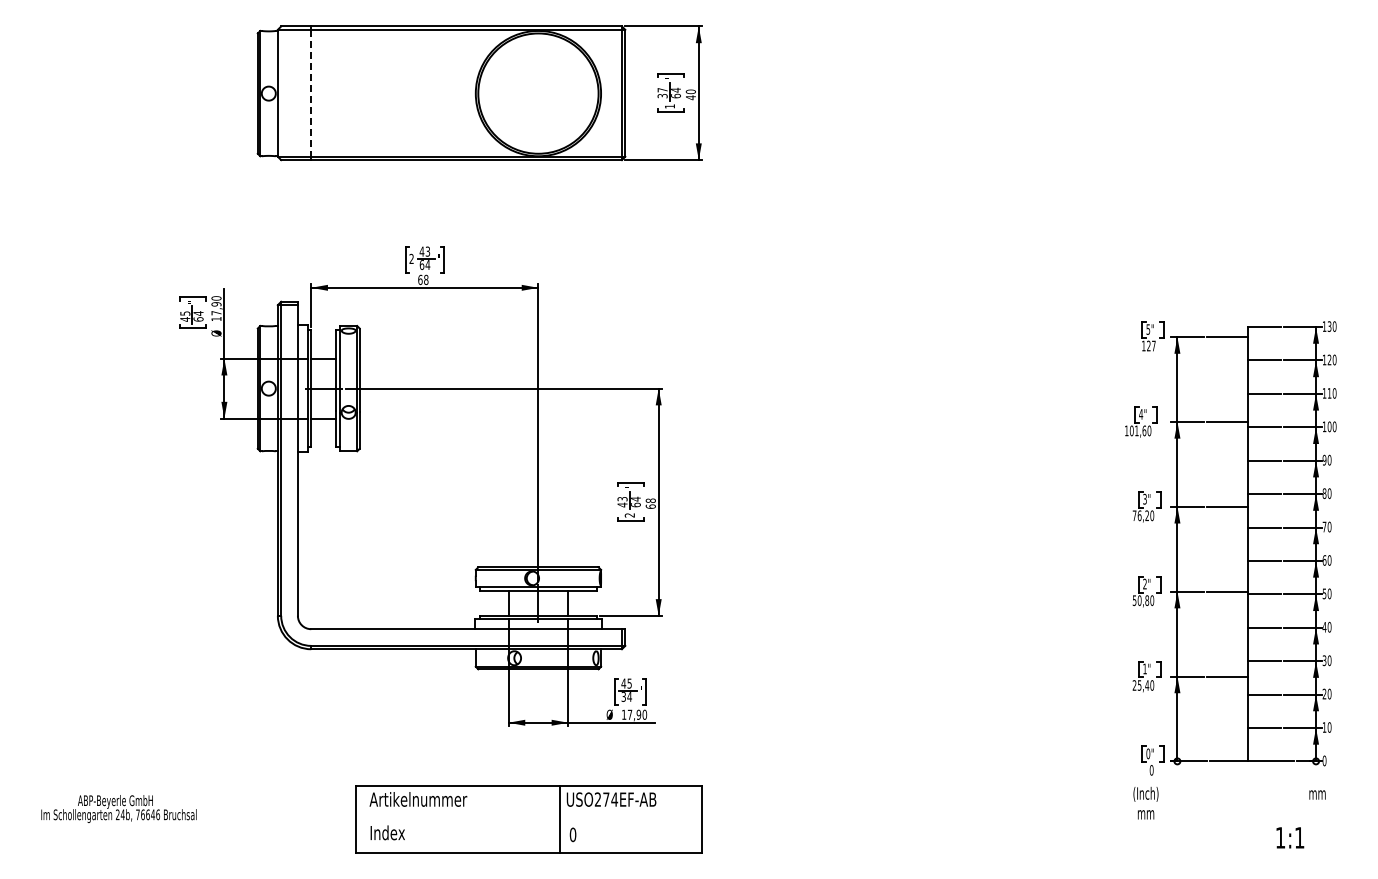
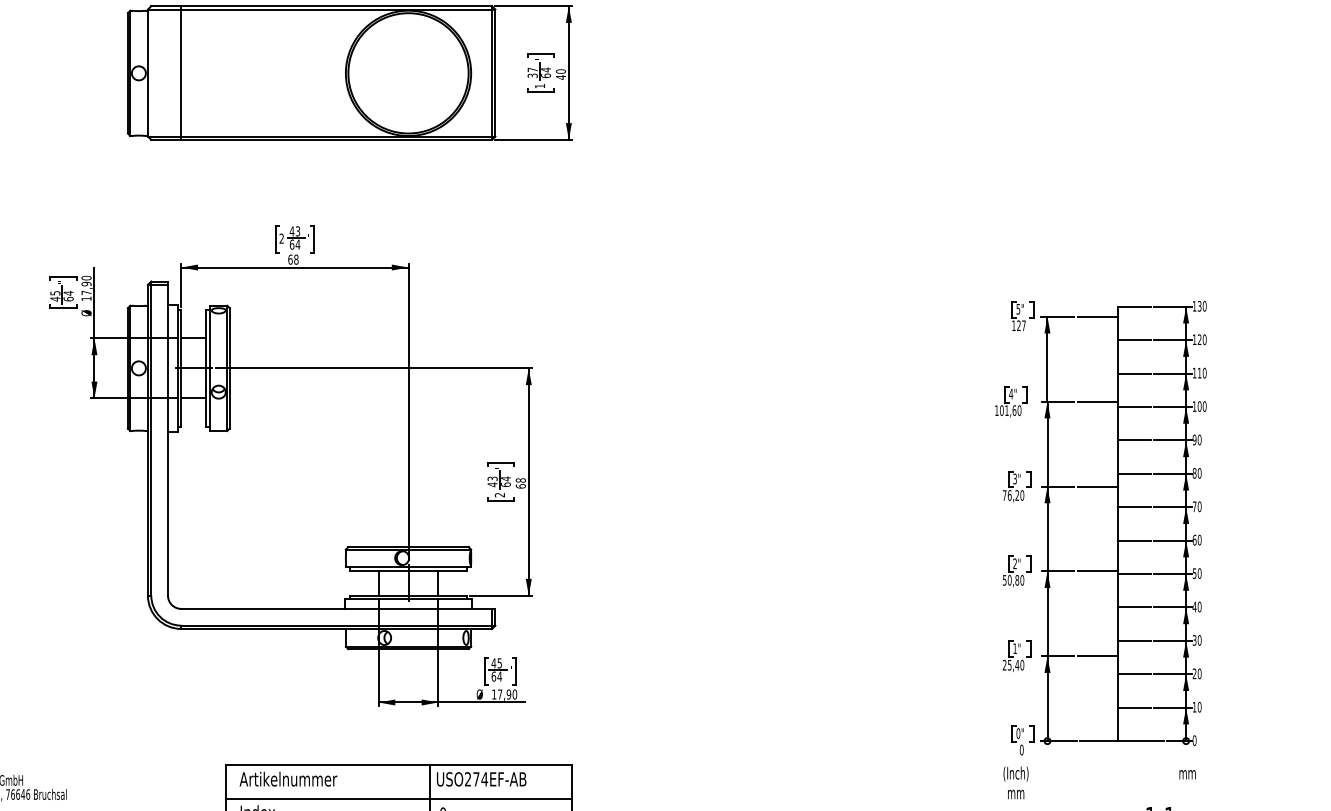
line: (311, 93) -> (181, 73), dashed -> solid
text: (623, 696) -> (493, 676), 34 -> 64
line: (528, 819) -> (398, 799), added

